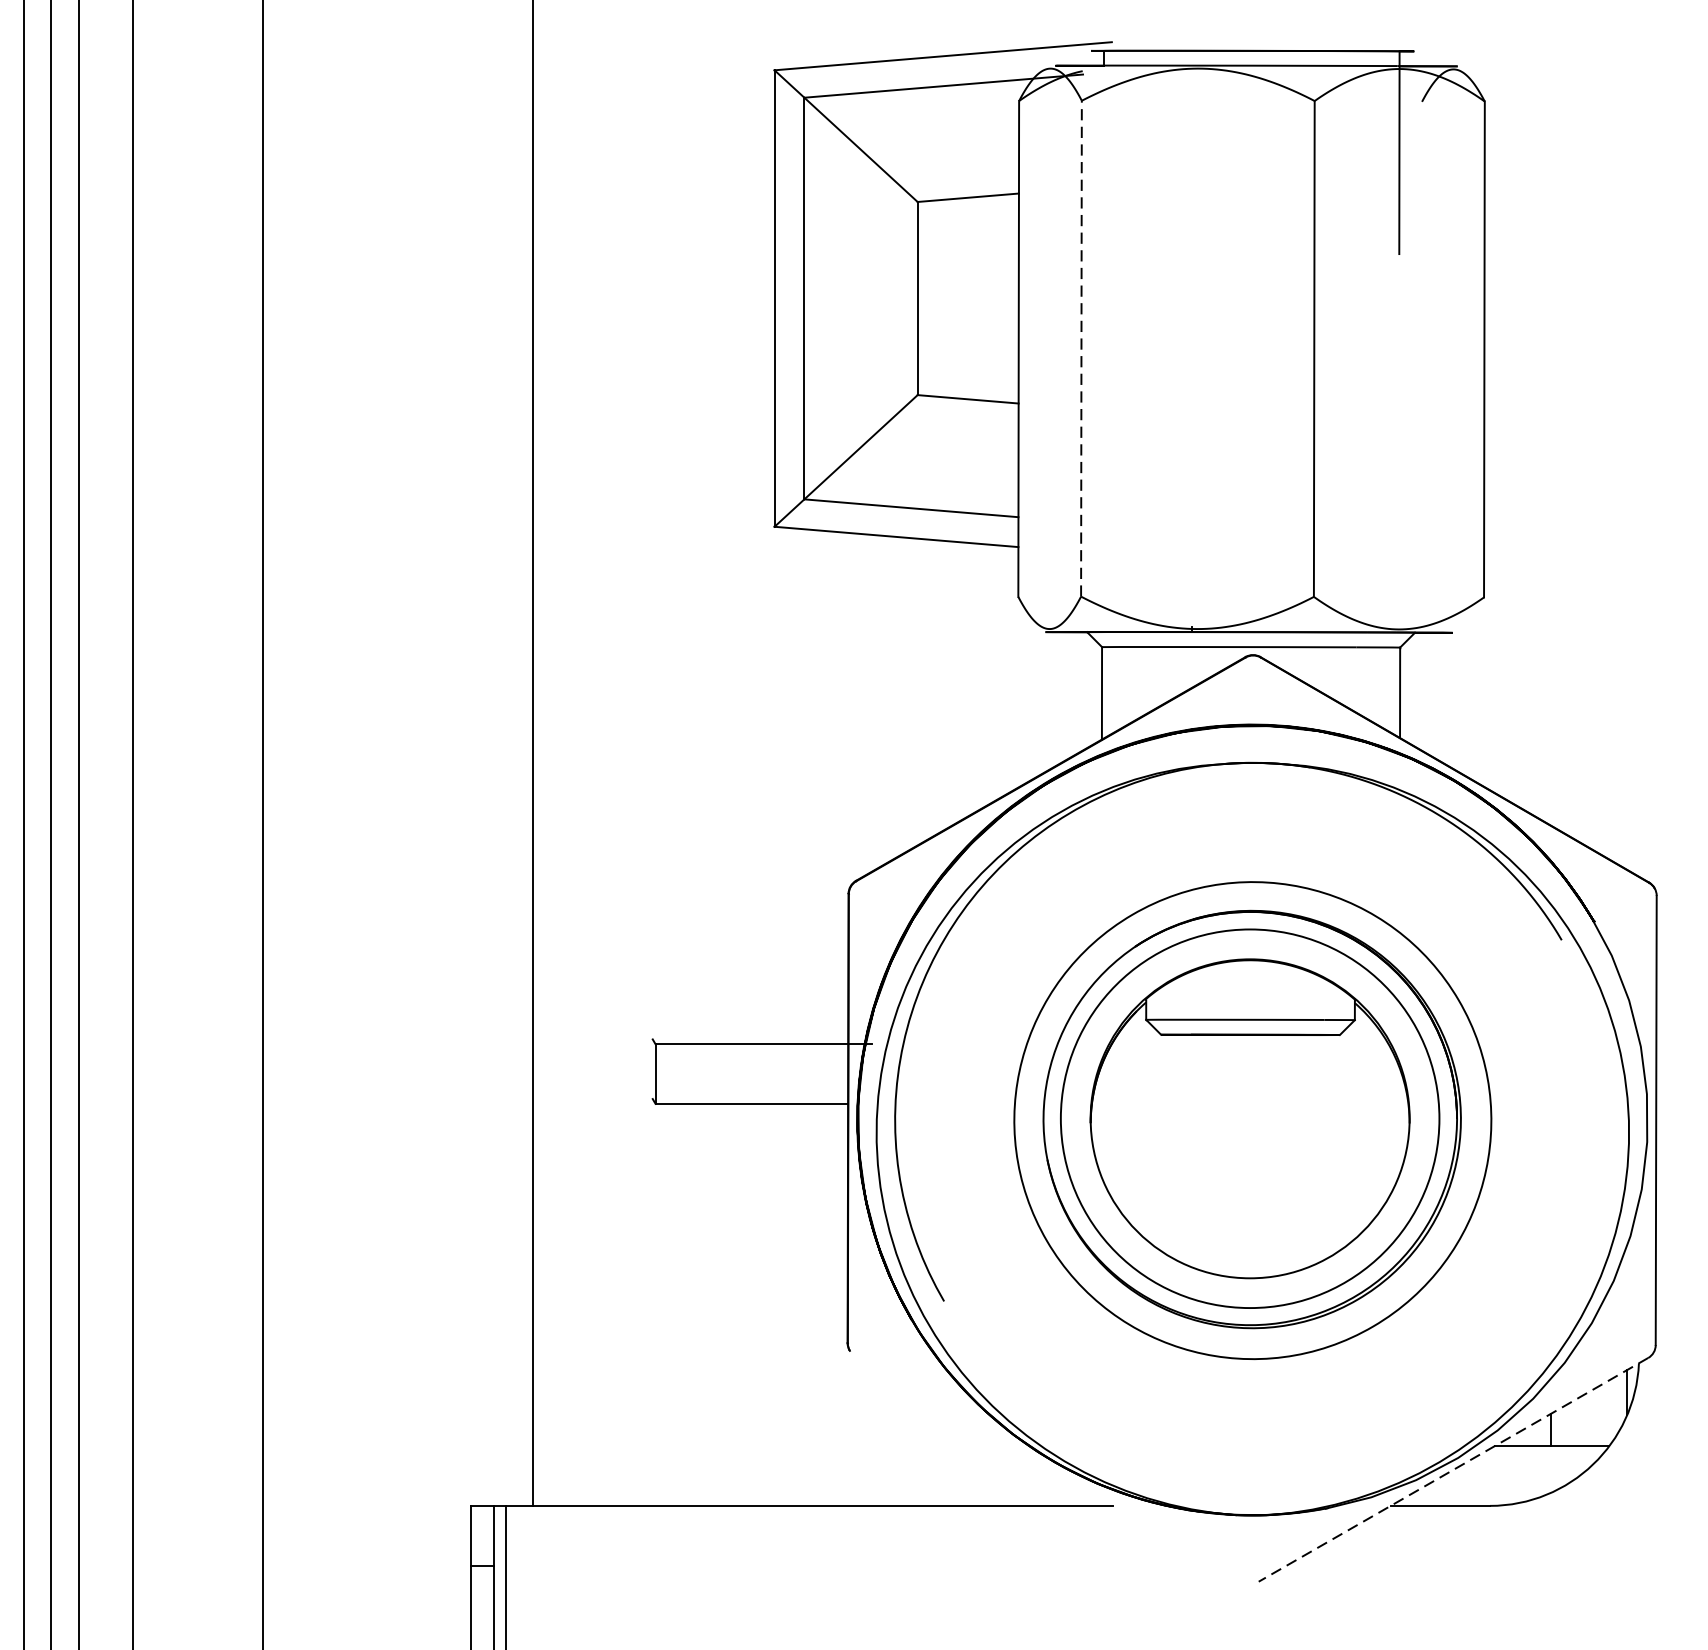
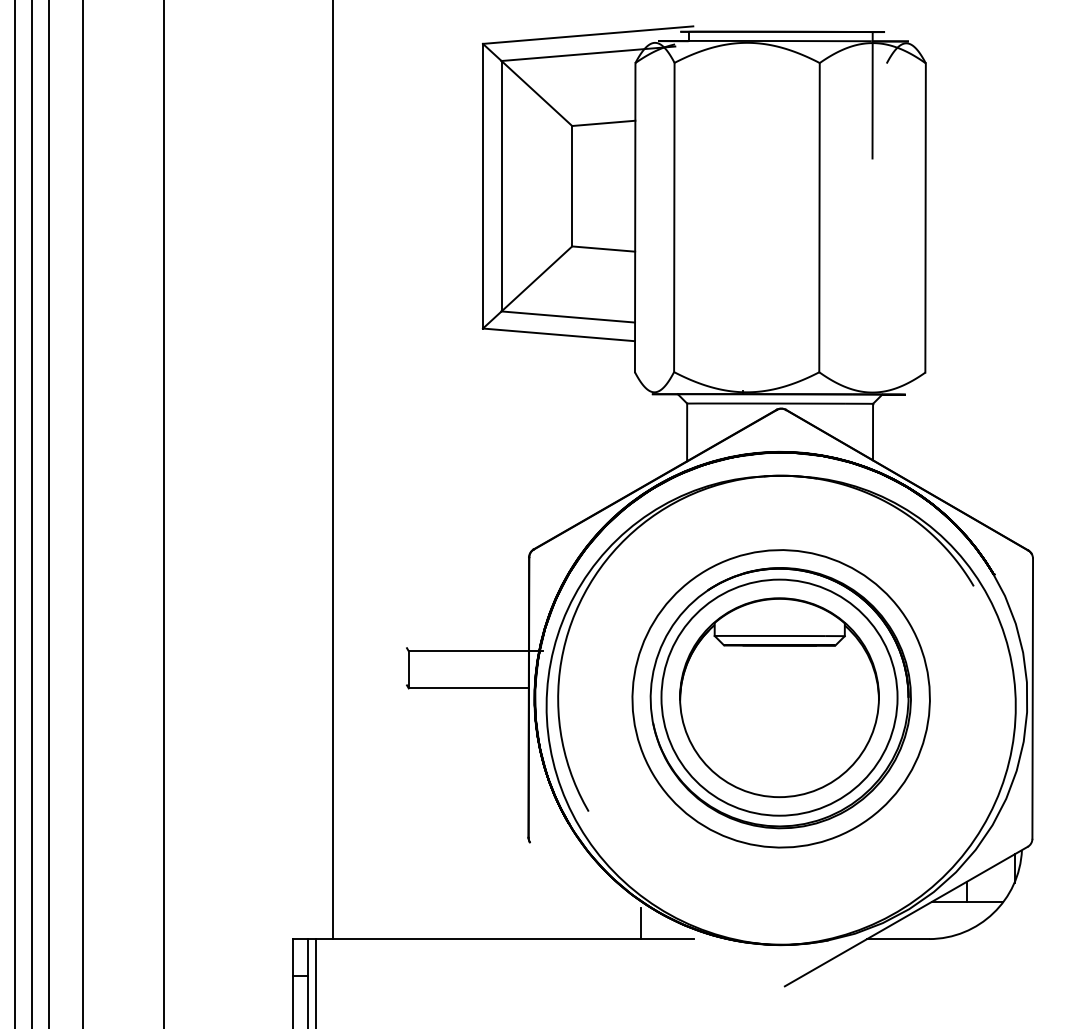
line: (1081, 348) -> (674, 217), dashed -> solid
line: (1452, 1469) -> (905, 916), dashed -> solid
line: (1027, 1480) -> (640, 923), added

